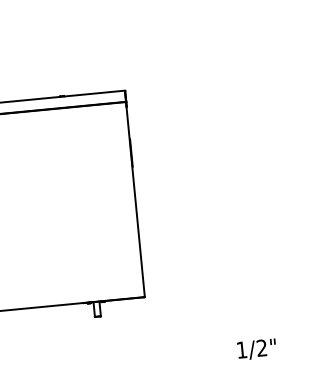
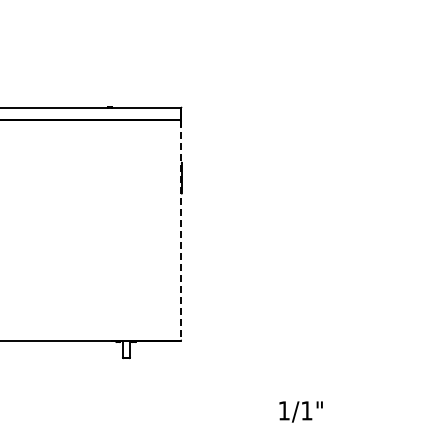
line: (135, 199) -> (181, 230), solid -> dashed
text: (261, 347) -> (306, 410), 1/2" -> 1/1"

